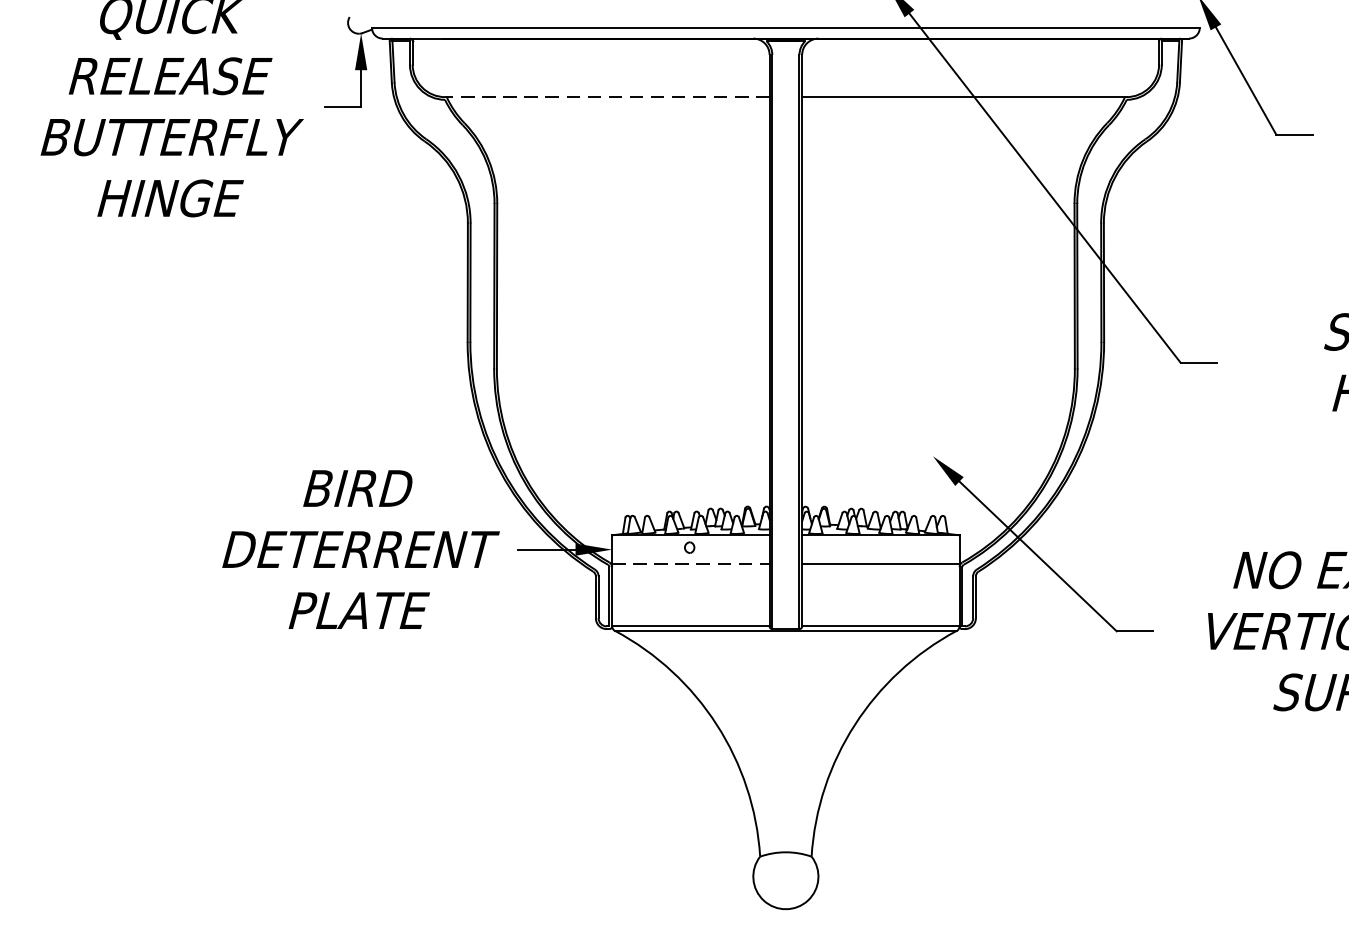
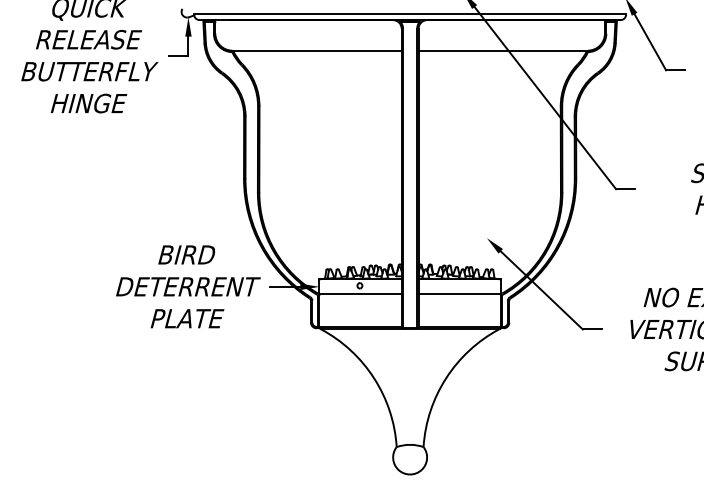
line: (606, 96) -> (316, 50), dashed -> solid
line: (692, 564) -> (361, 294), dashed -> solid

